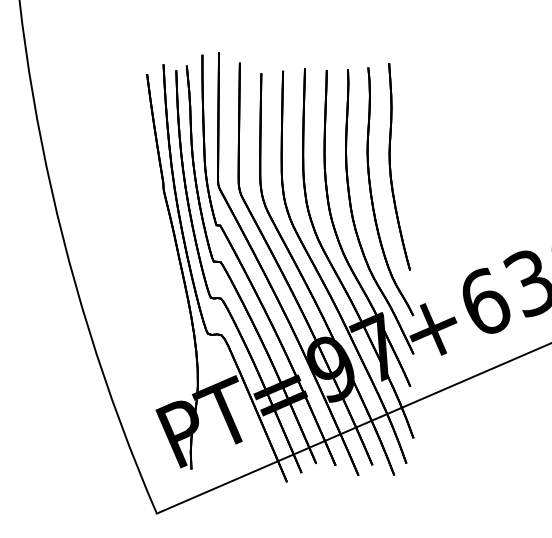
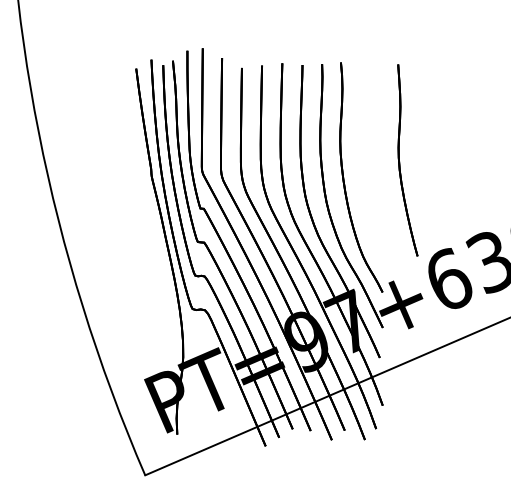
part: (391, 169) -> (400, 162), moved

